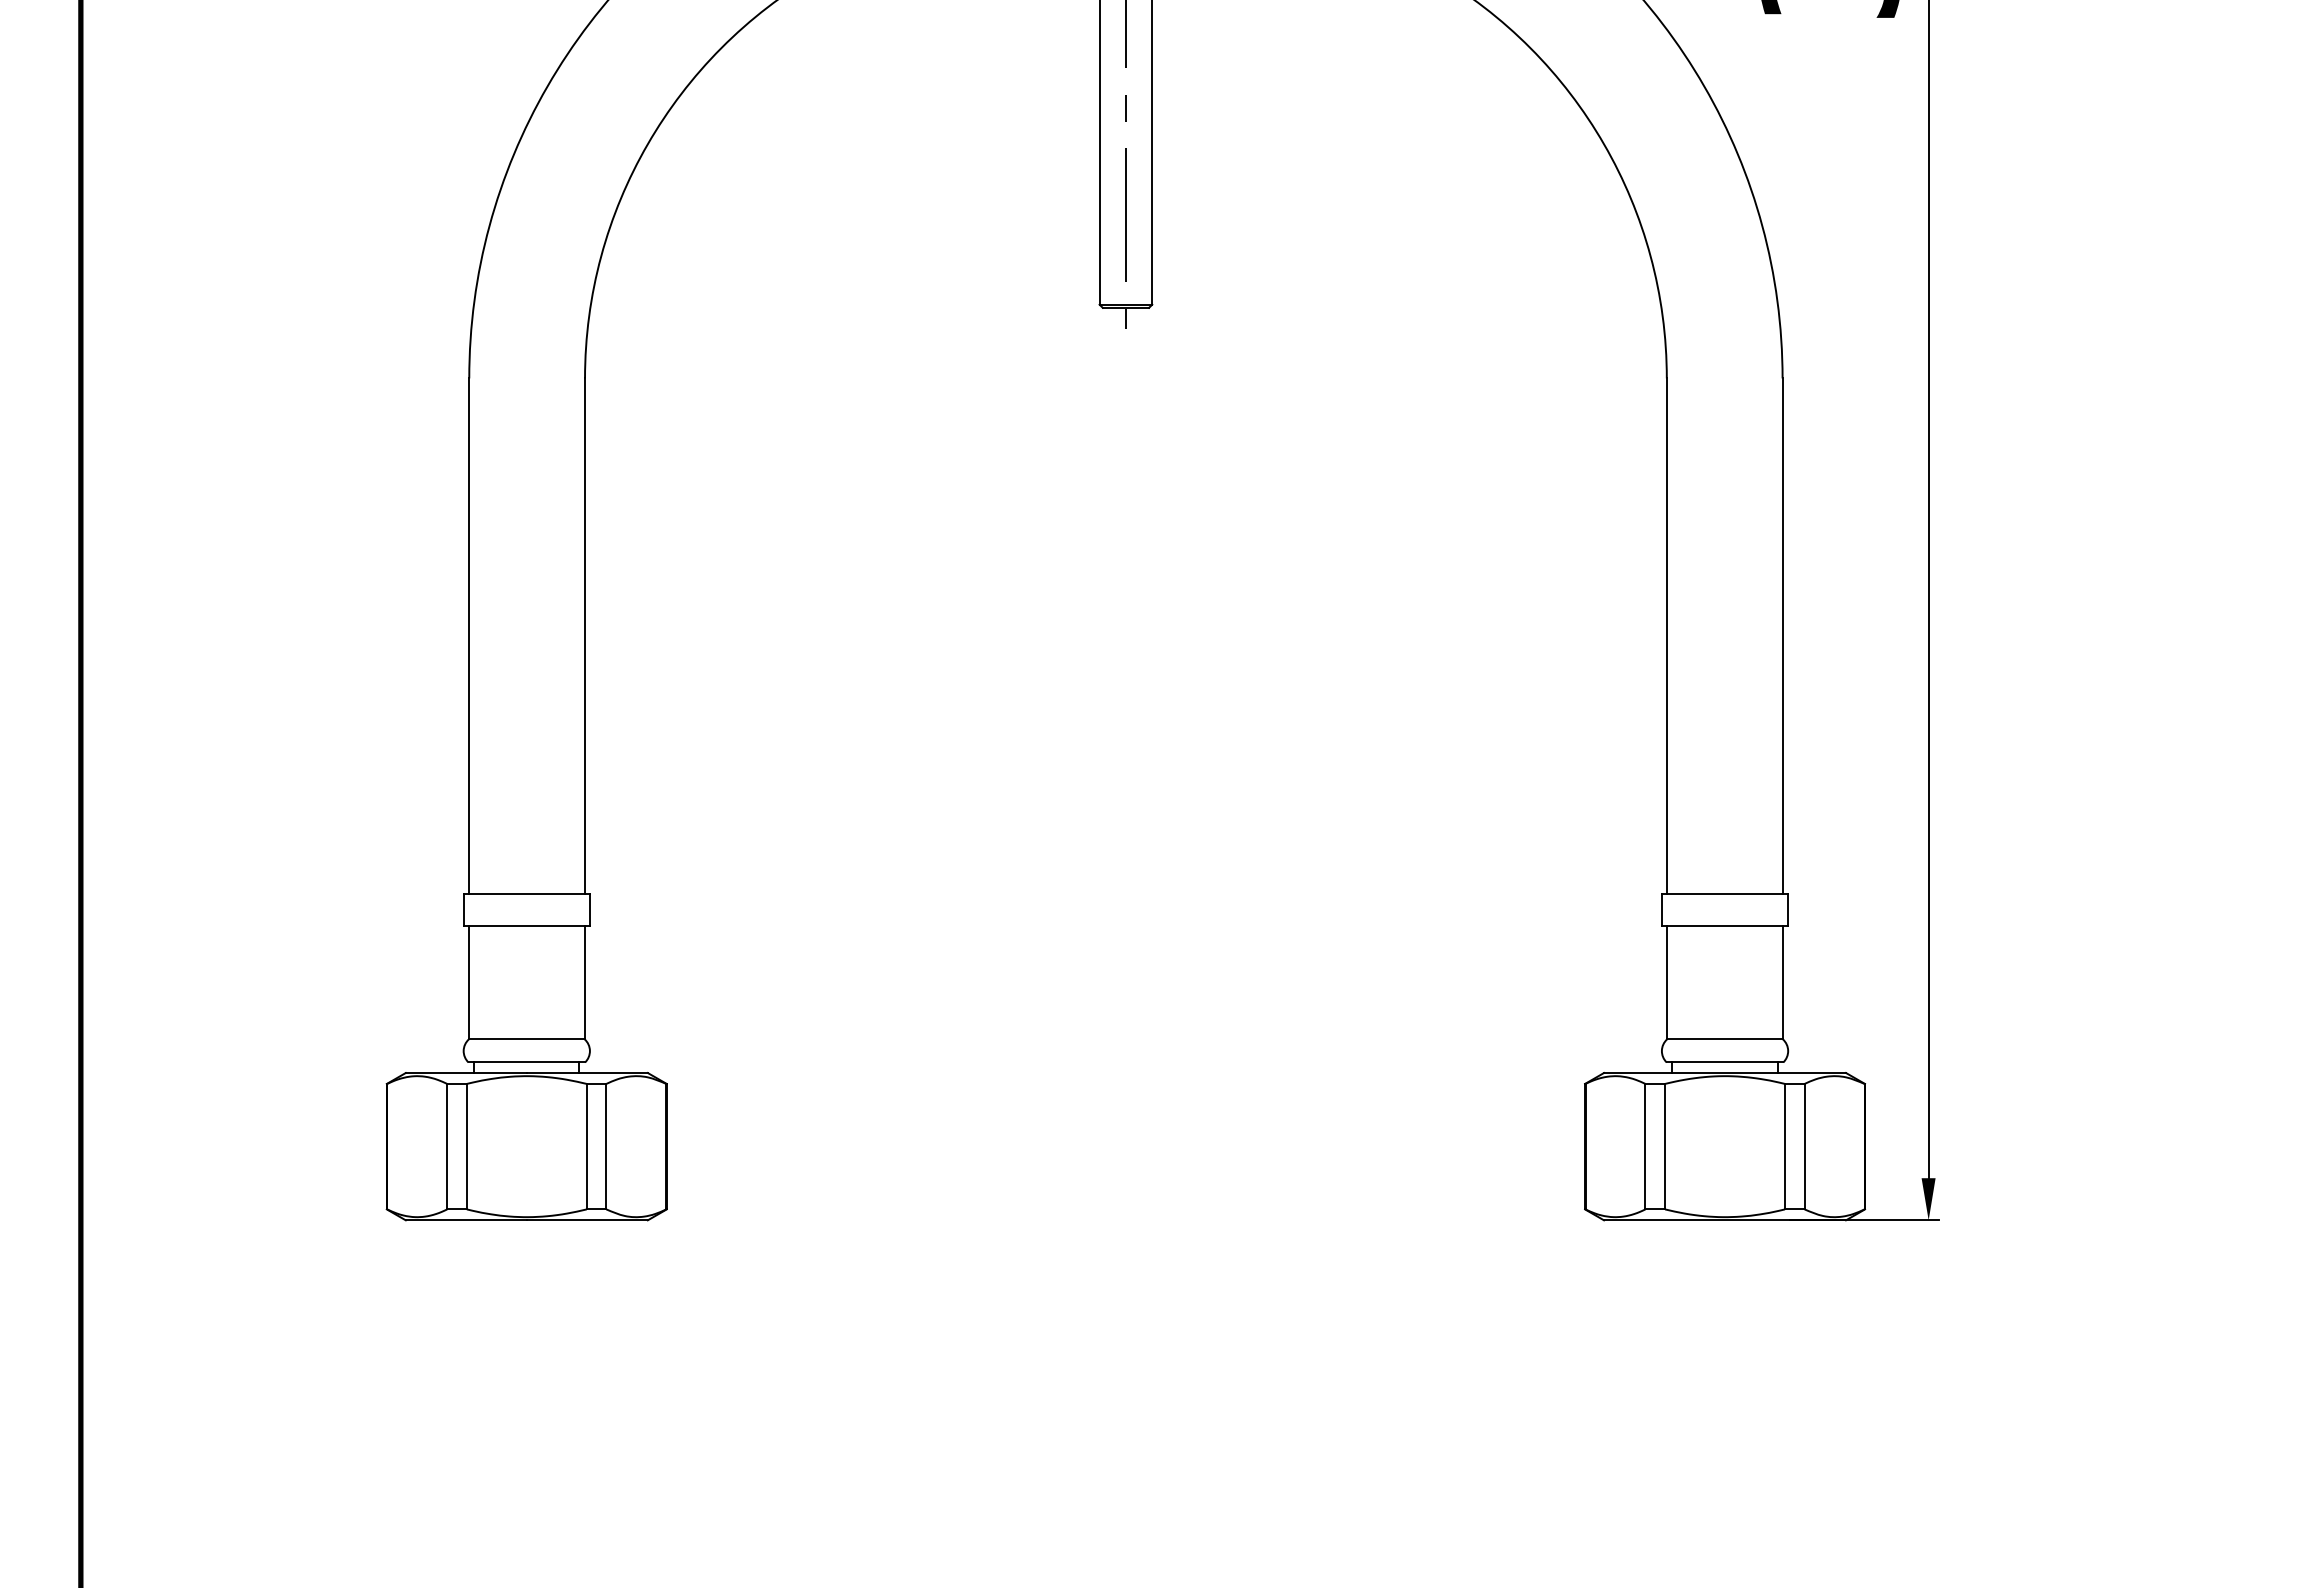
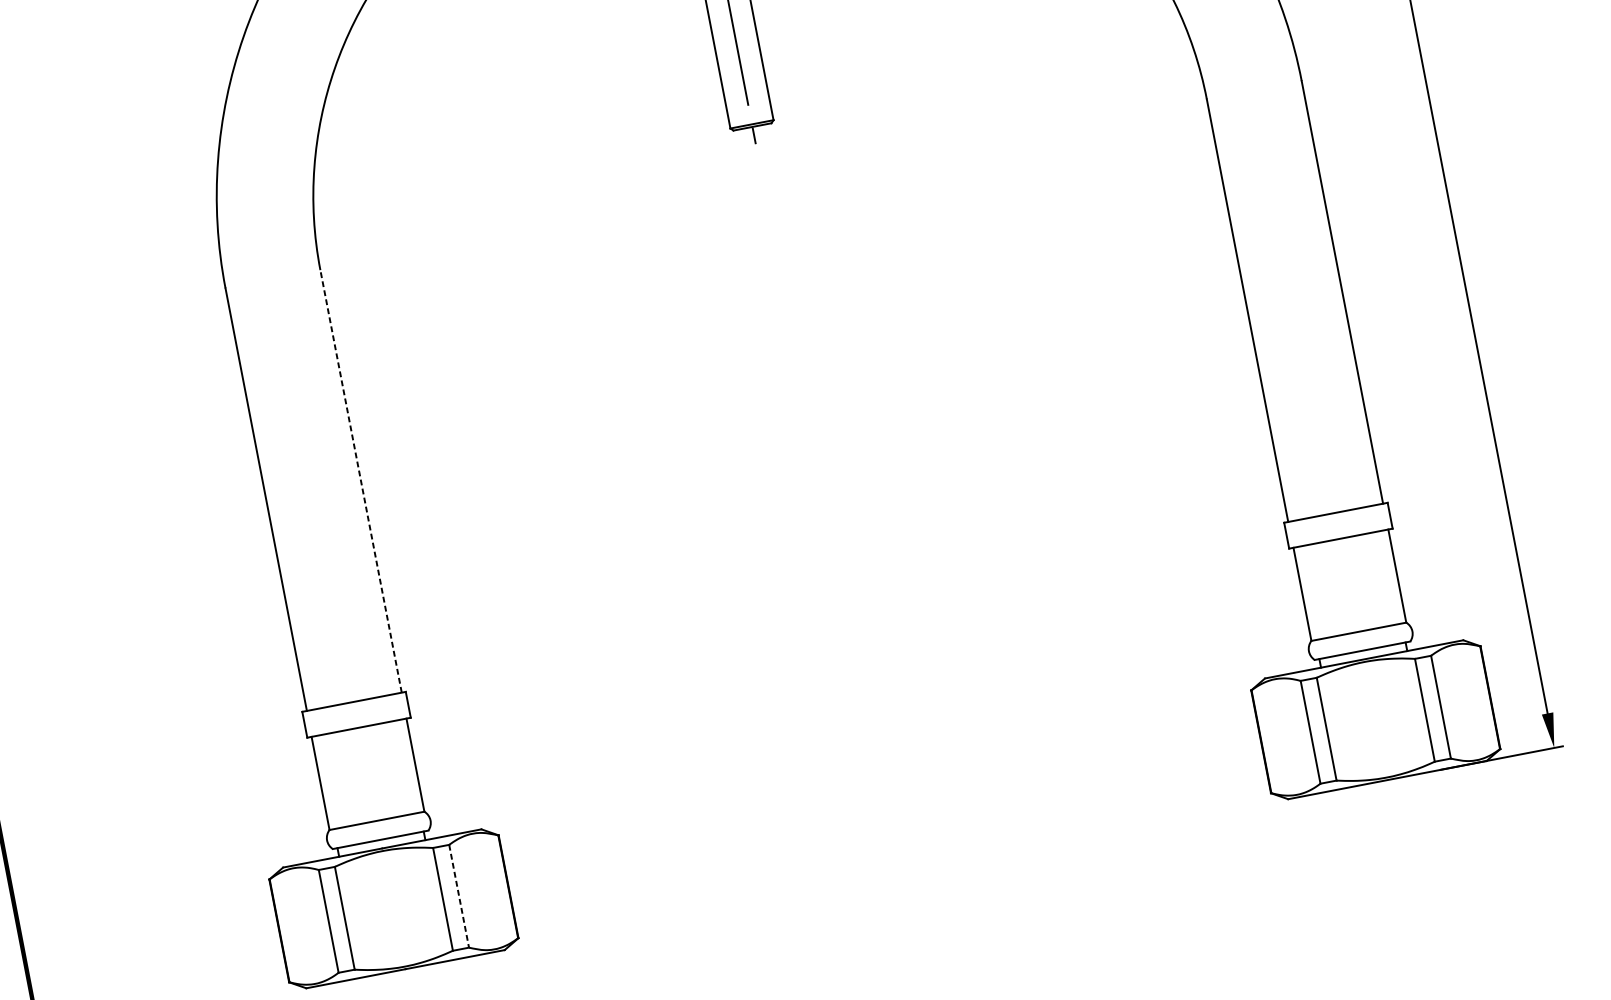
line: (585, 636) -> (361, 481), solid -> dashed
line: (606, 1146) -> (459, 896), solid -> dashed

